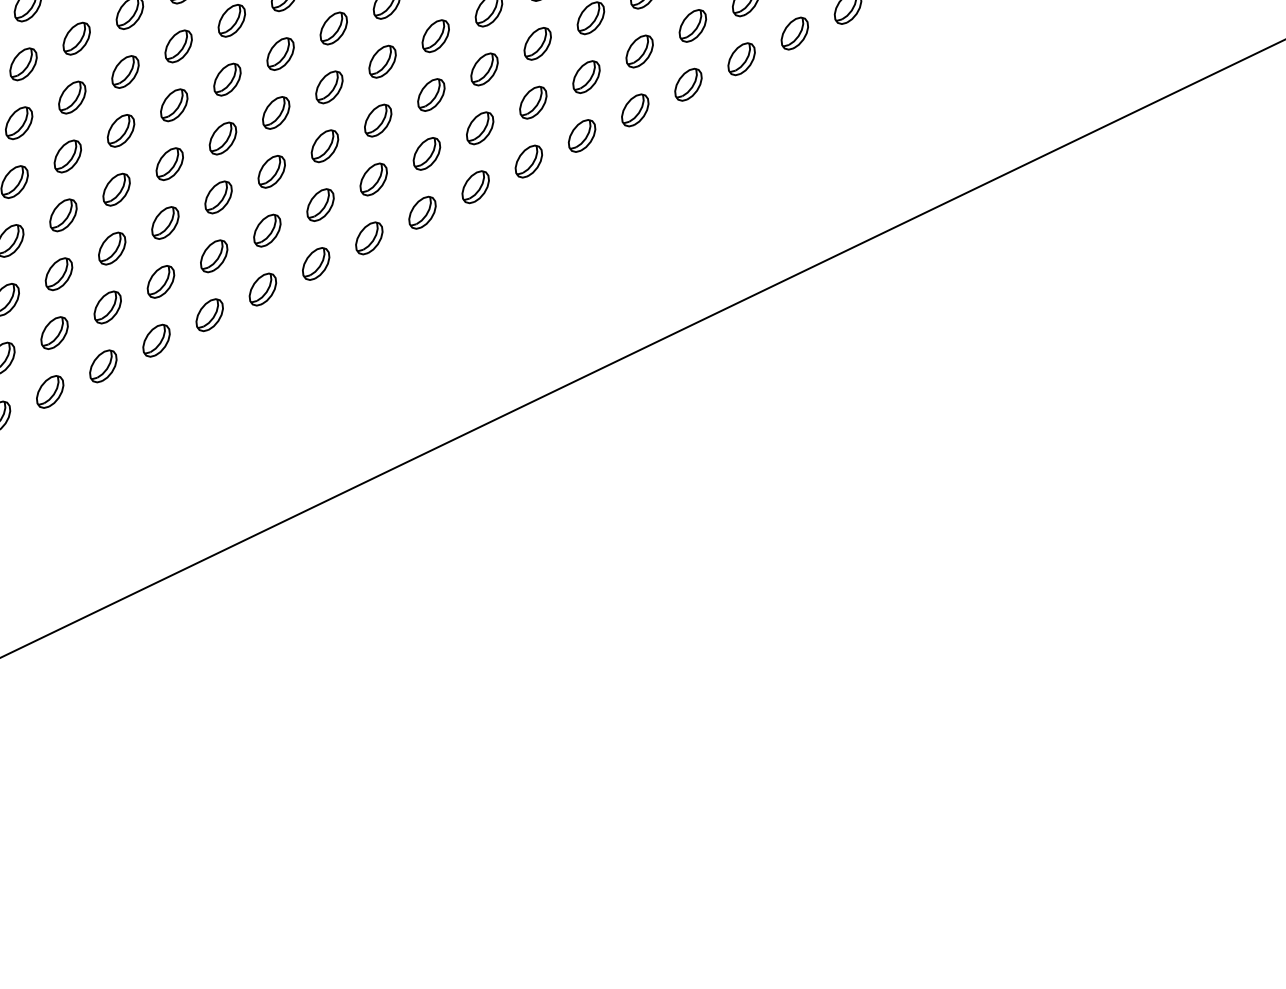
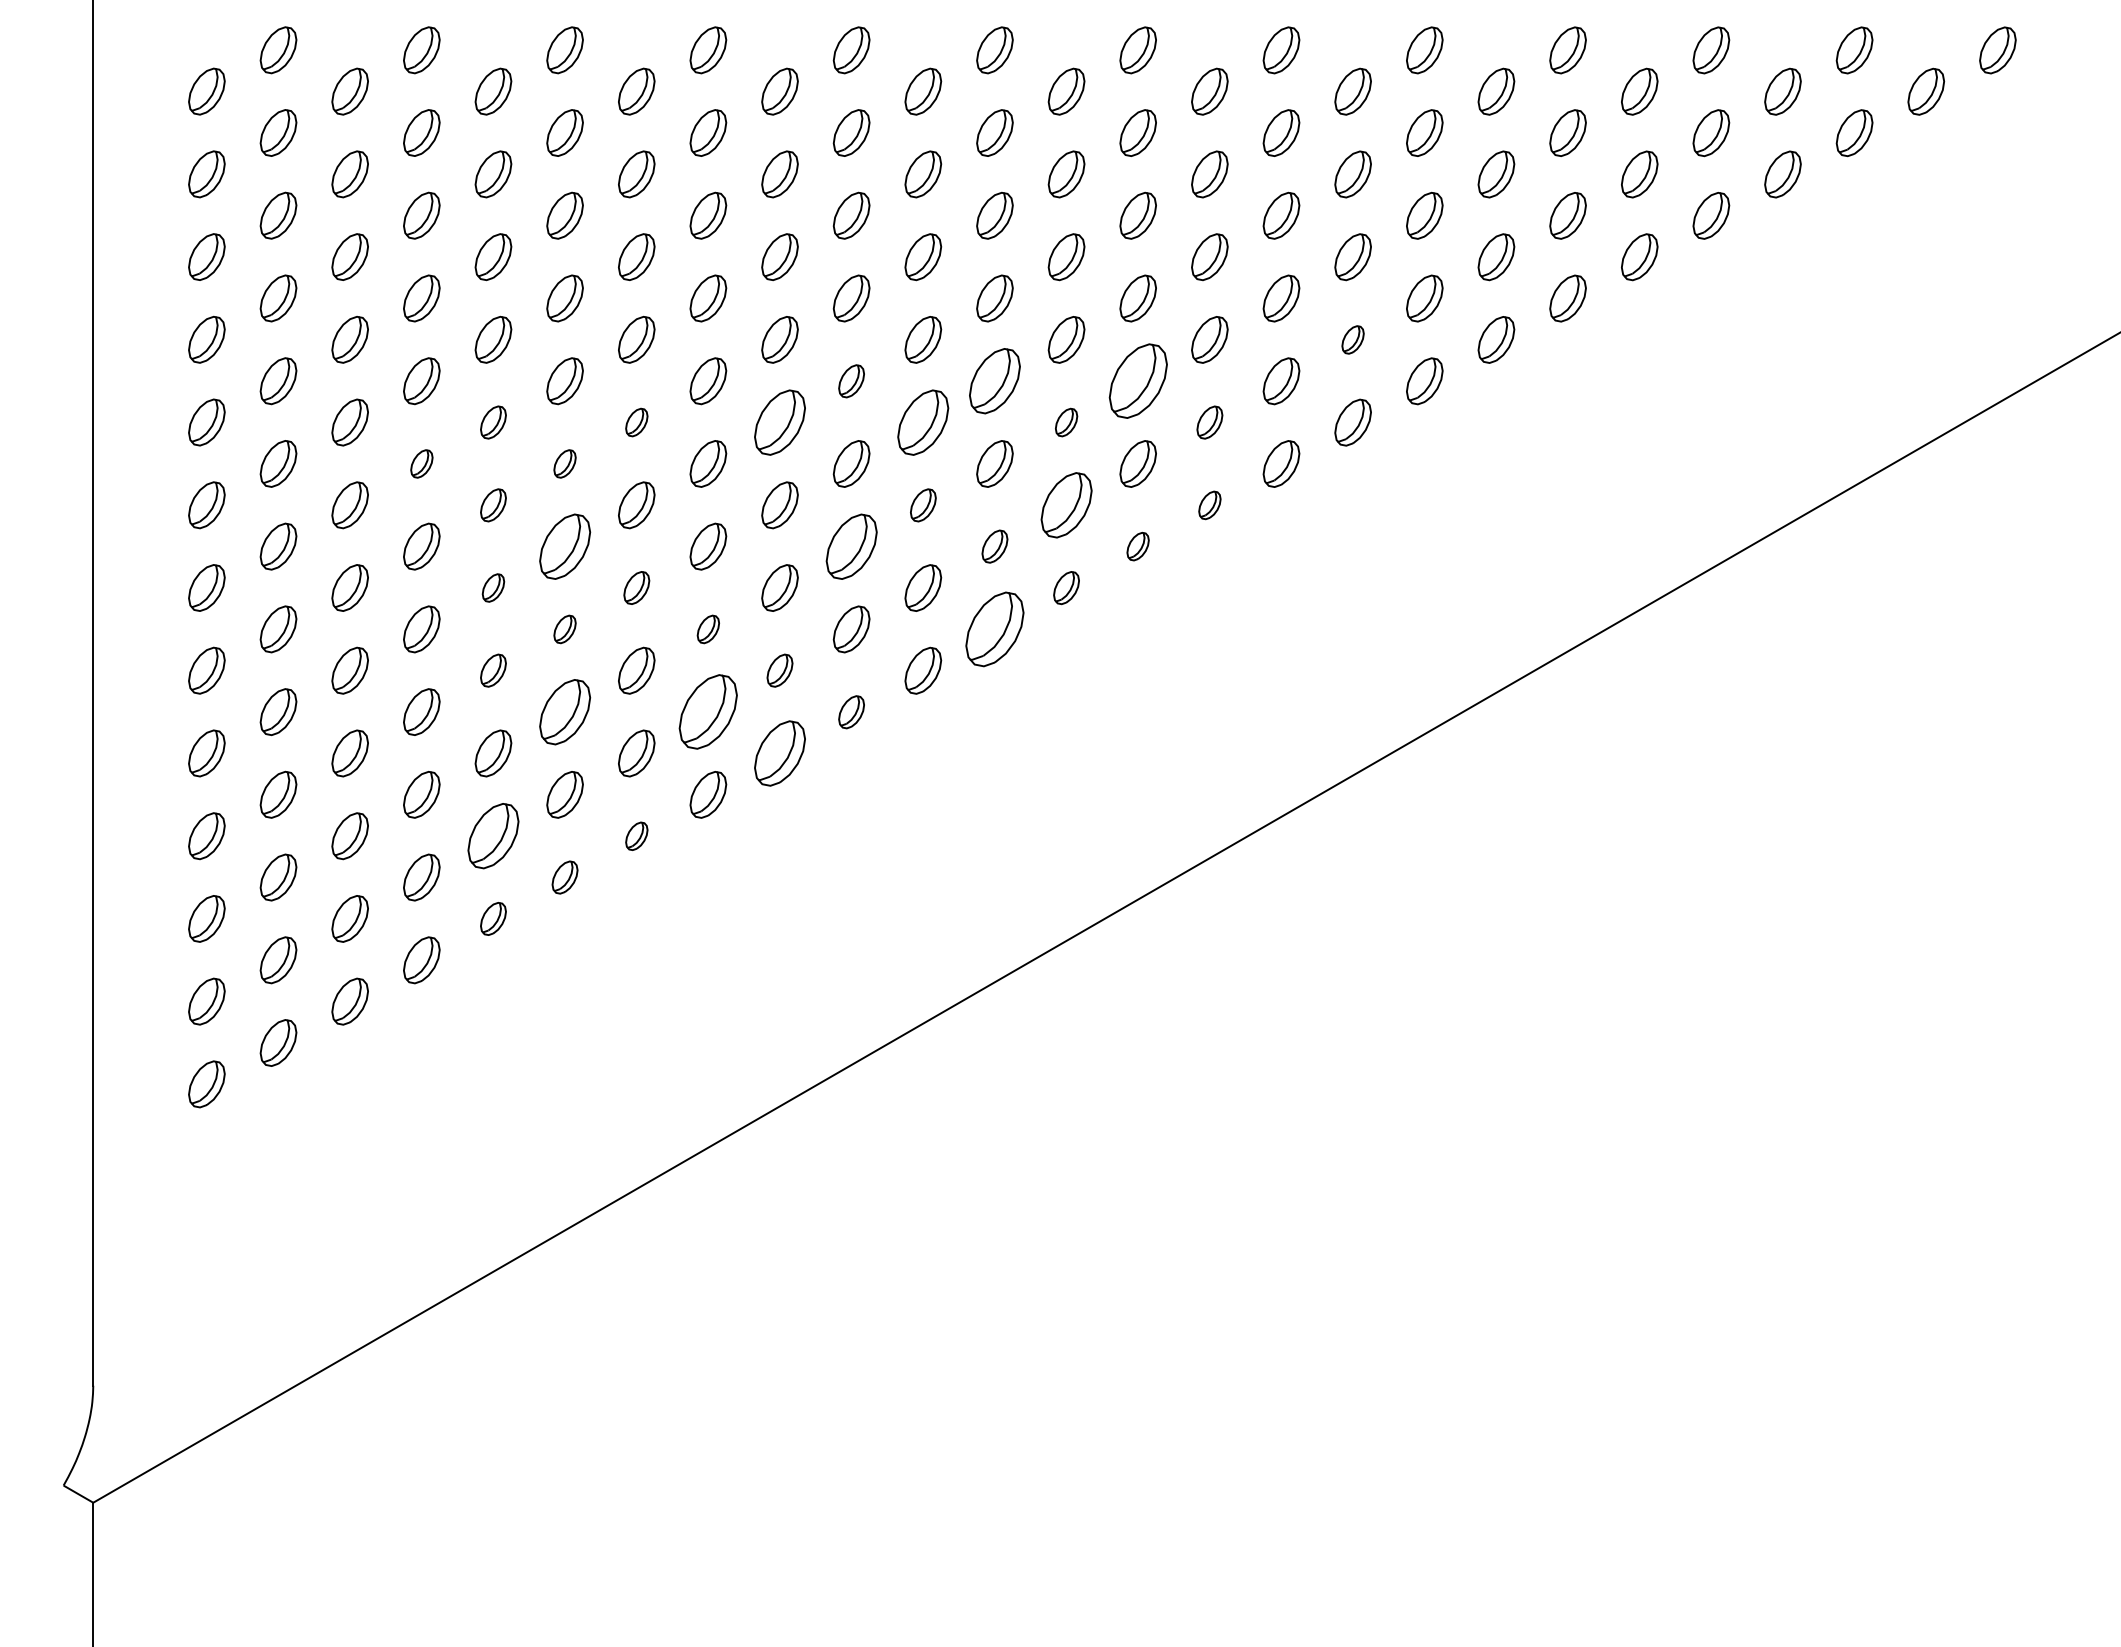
part: (692, 25) -> (1352, 339), size x0.6
part: (333, 28) -> (851, 381), size x0.7
part: (435, 36) -> (994, 381), size x1.4
part: (76, 38) -> (493, 422), size x0.7
part: (537, 43) -> (1137, 381), size x1.6
part: (178, 46) -> (636, 422), size x0.6
part: (280, 54) -> (779, 422), size x1.4
part: (382, 61) -> (923, 422), size x1.4
part: (23, 64) -> (421, 463), size x0.6
part: (484, 69) -> (1066, 422), size x0.6
part: (125, 71) -> (564, 463), size x0.6
part: (586, 77) -> (1209, 422), size x0.7
part: (72, 97) -> (493, 505), size x0.7
part: (378, 120) -> (923, 505), size x0.7
part: (480, 128) -> (1066, 505), size x1.4
part: (120, 130) -> (564, 546), size x1.4
part: (581, 136) -> (1209, 505), size x0.6
part: (324, 146) -> (851, 546), size x1.4
part: (426, 153) -> (994, 546), size x0.7
part: (67, 156) -> (493, 587), size x0.6
part: (528, 161) -> (1137, 546), size x0.6
part: (169, 163) -> (636, 587), size x0.7
part: (475, 186) -> (1066, 587), size x0.7
part: (116, 189) -> (564, 629), size x0.6
part: (218, 197) -> (708, 629), size x0.6
part: (422, 212) -> (994, 629), size x1.6
part: (63, 215) -> (493, 670), size x0.7
part: (267, 230) -> (779, 670), size x0.7
part: (111, 248) -> (564, 711), size x1.4
part: (214, 256) -> (708, 712), size x1.6
part: (315, 264) -> (851, 712), size x0.7
part: (262, 289) -> (779, 753), size x1.4
part: (54, 333) -> (493, 836), size x1.4
part: (156, 340) -> (636, 836), size x0.6
part: (102, 366) -> (564, 877), size x0.7
part: (50, 391) -> (493, 918), size x0.7

